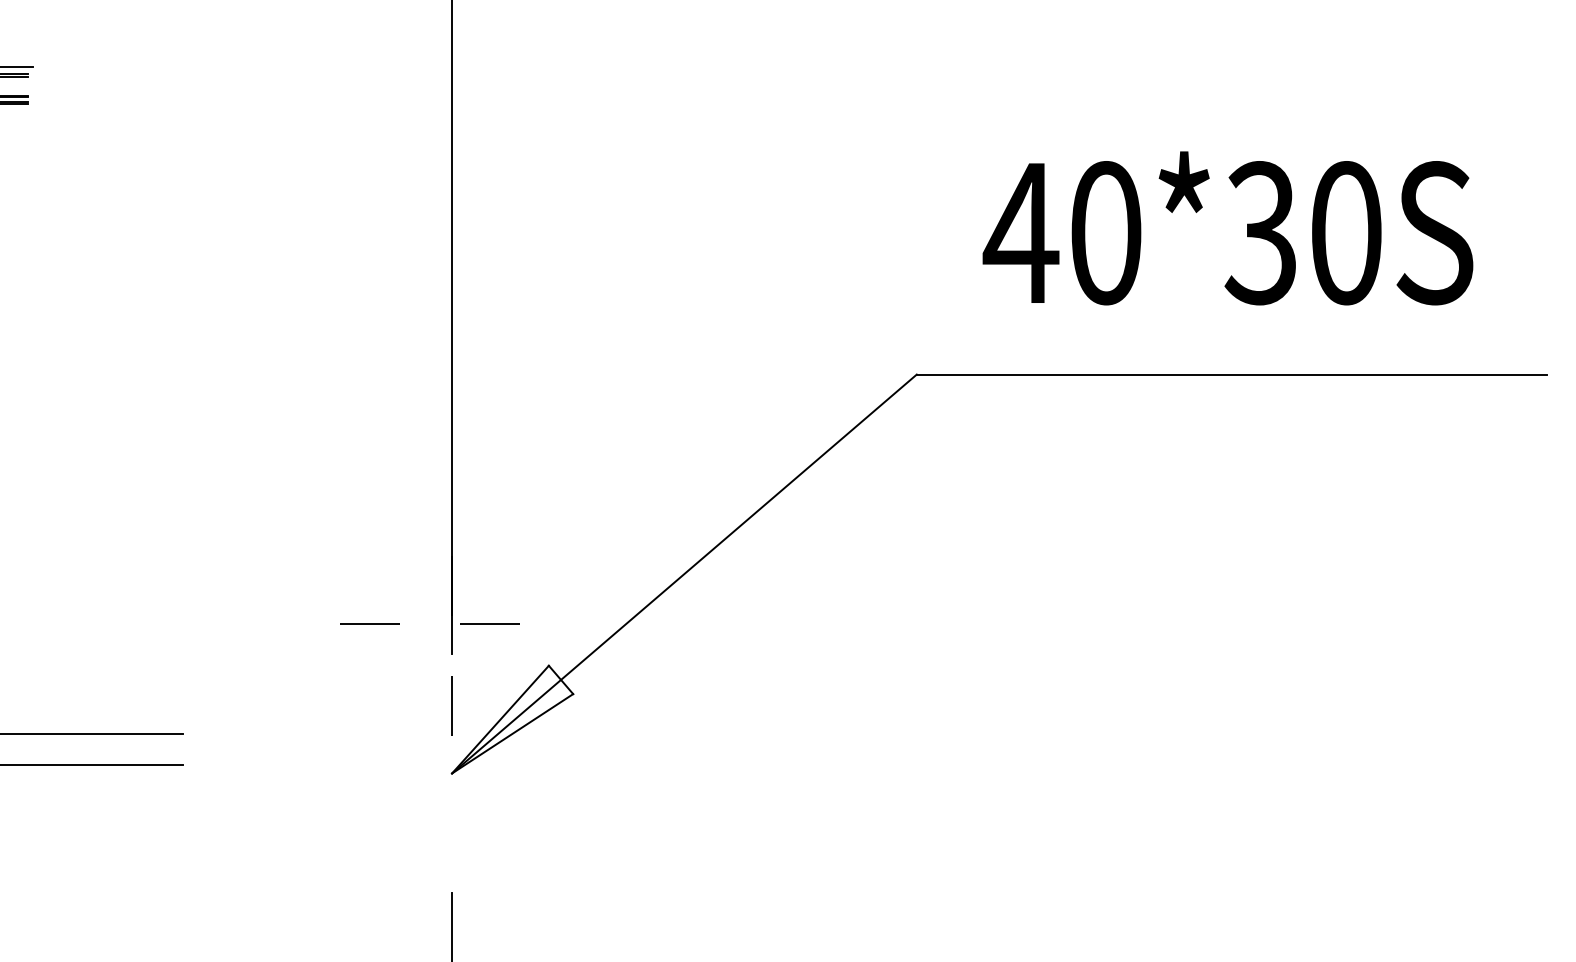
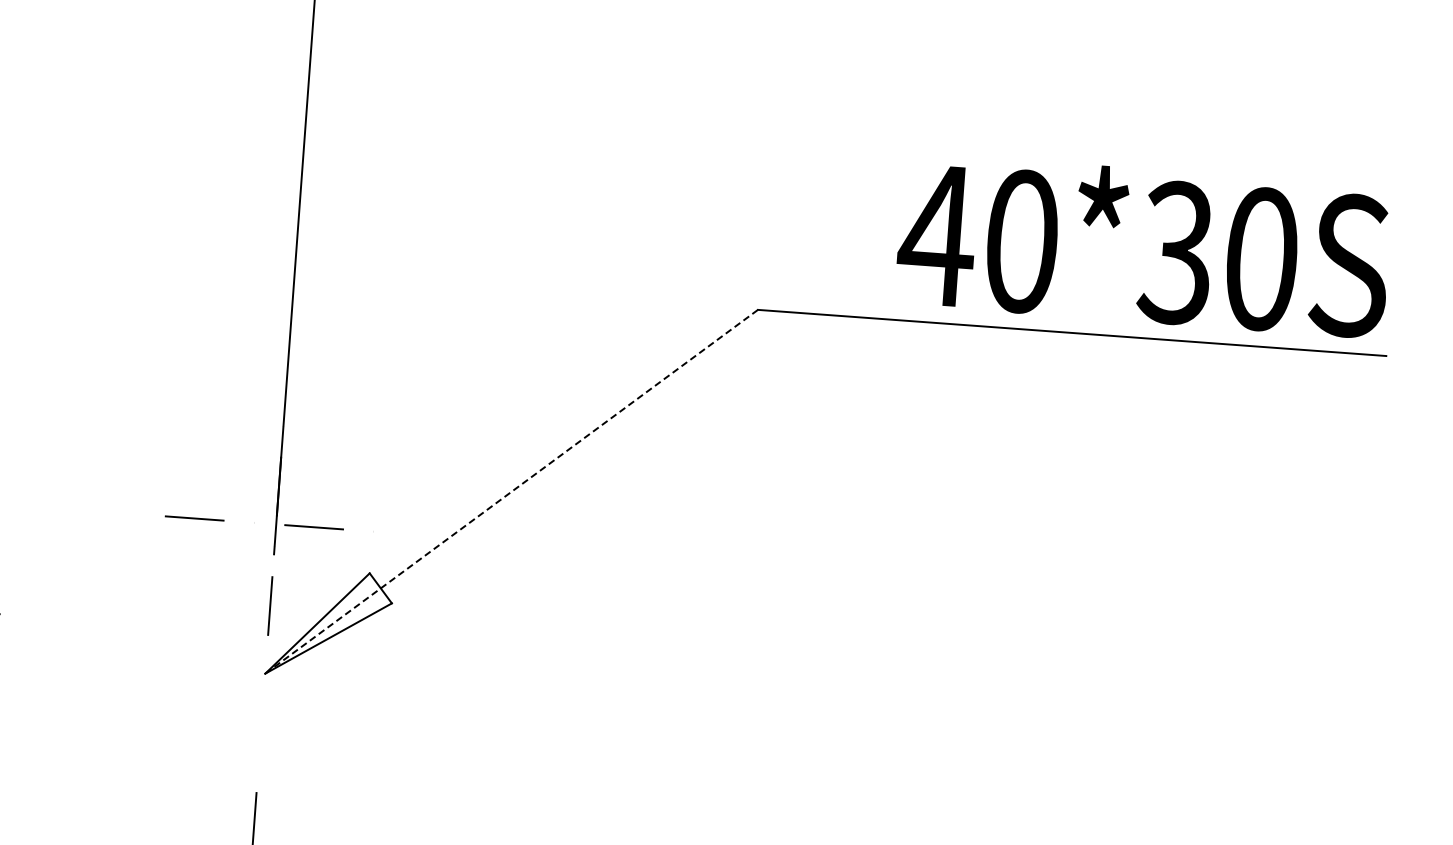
text: (1227, 228) -> (1143, 245), moved
line: (684, 574) -> (511, 492), solid -> dashed

